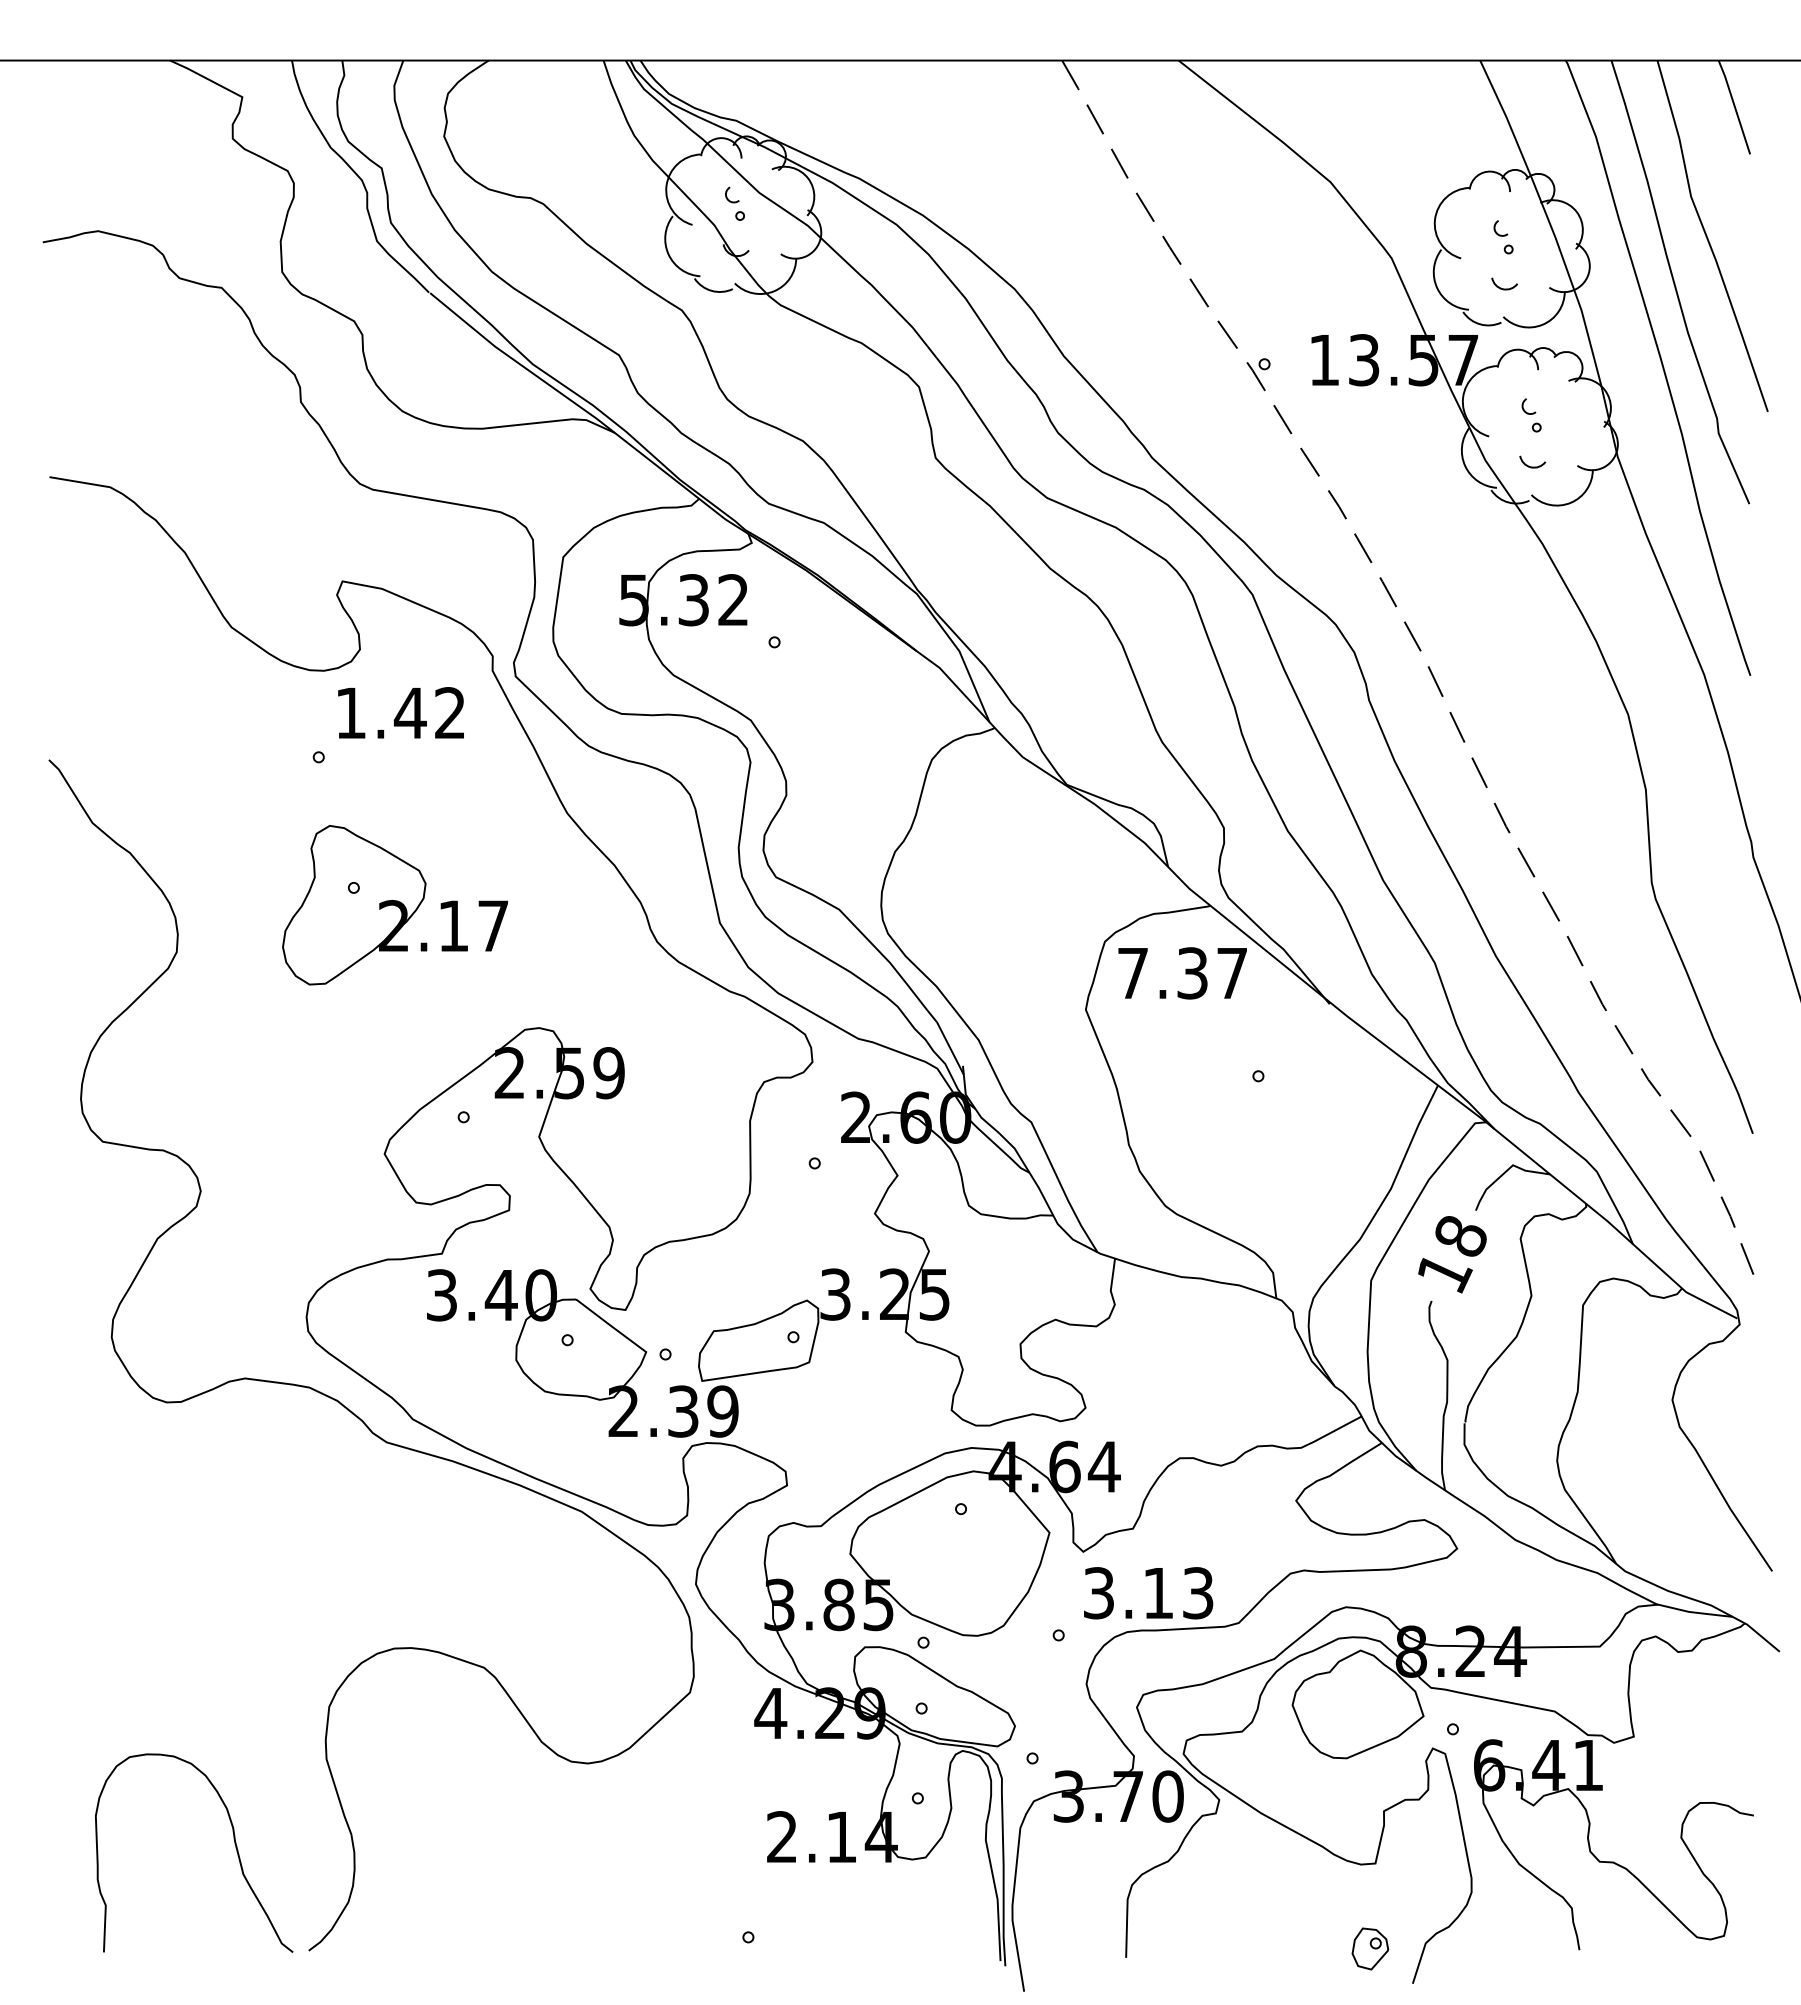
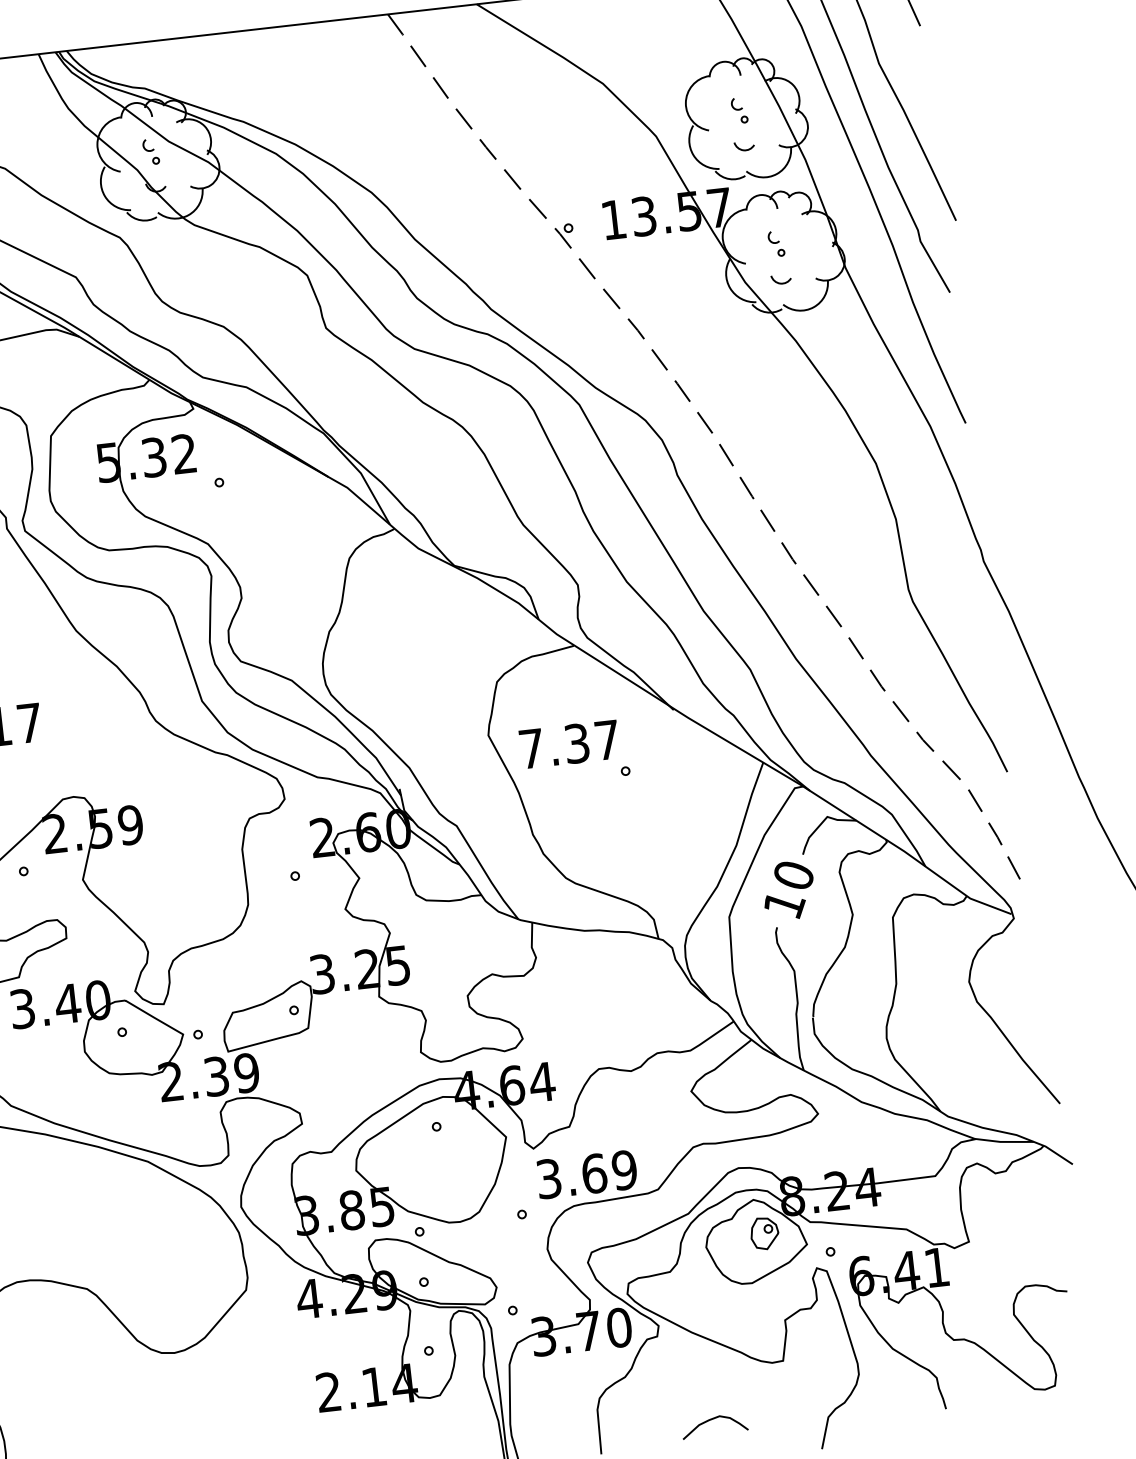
text: (1182, 973) -> (569, 744), moved
text: (1460, 1236) -> (793, 875), 18 -> 10
text: (1178, 1593) -> (609, 1172), 3.13 -> 3.69
curve: (1275, 1929) -> (712, 1419), added
part: (1370, 1948) -> (764, 1233), moved

